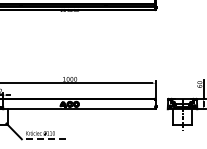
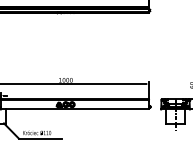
line: (43, 139) -> (40, 138), dashed -> solid

